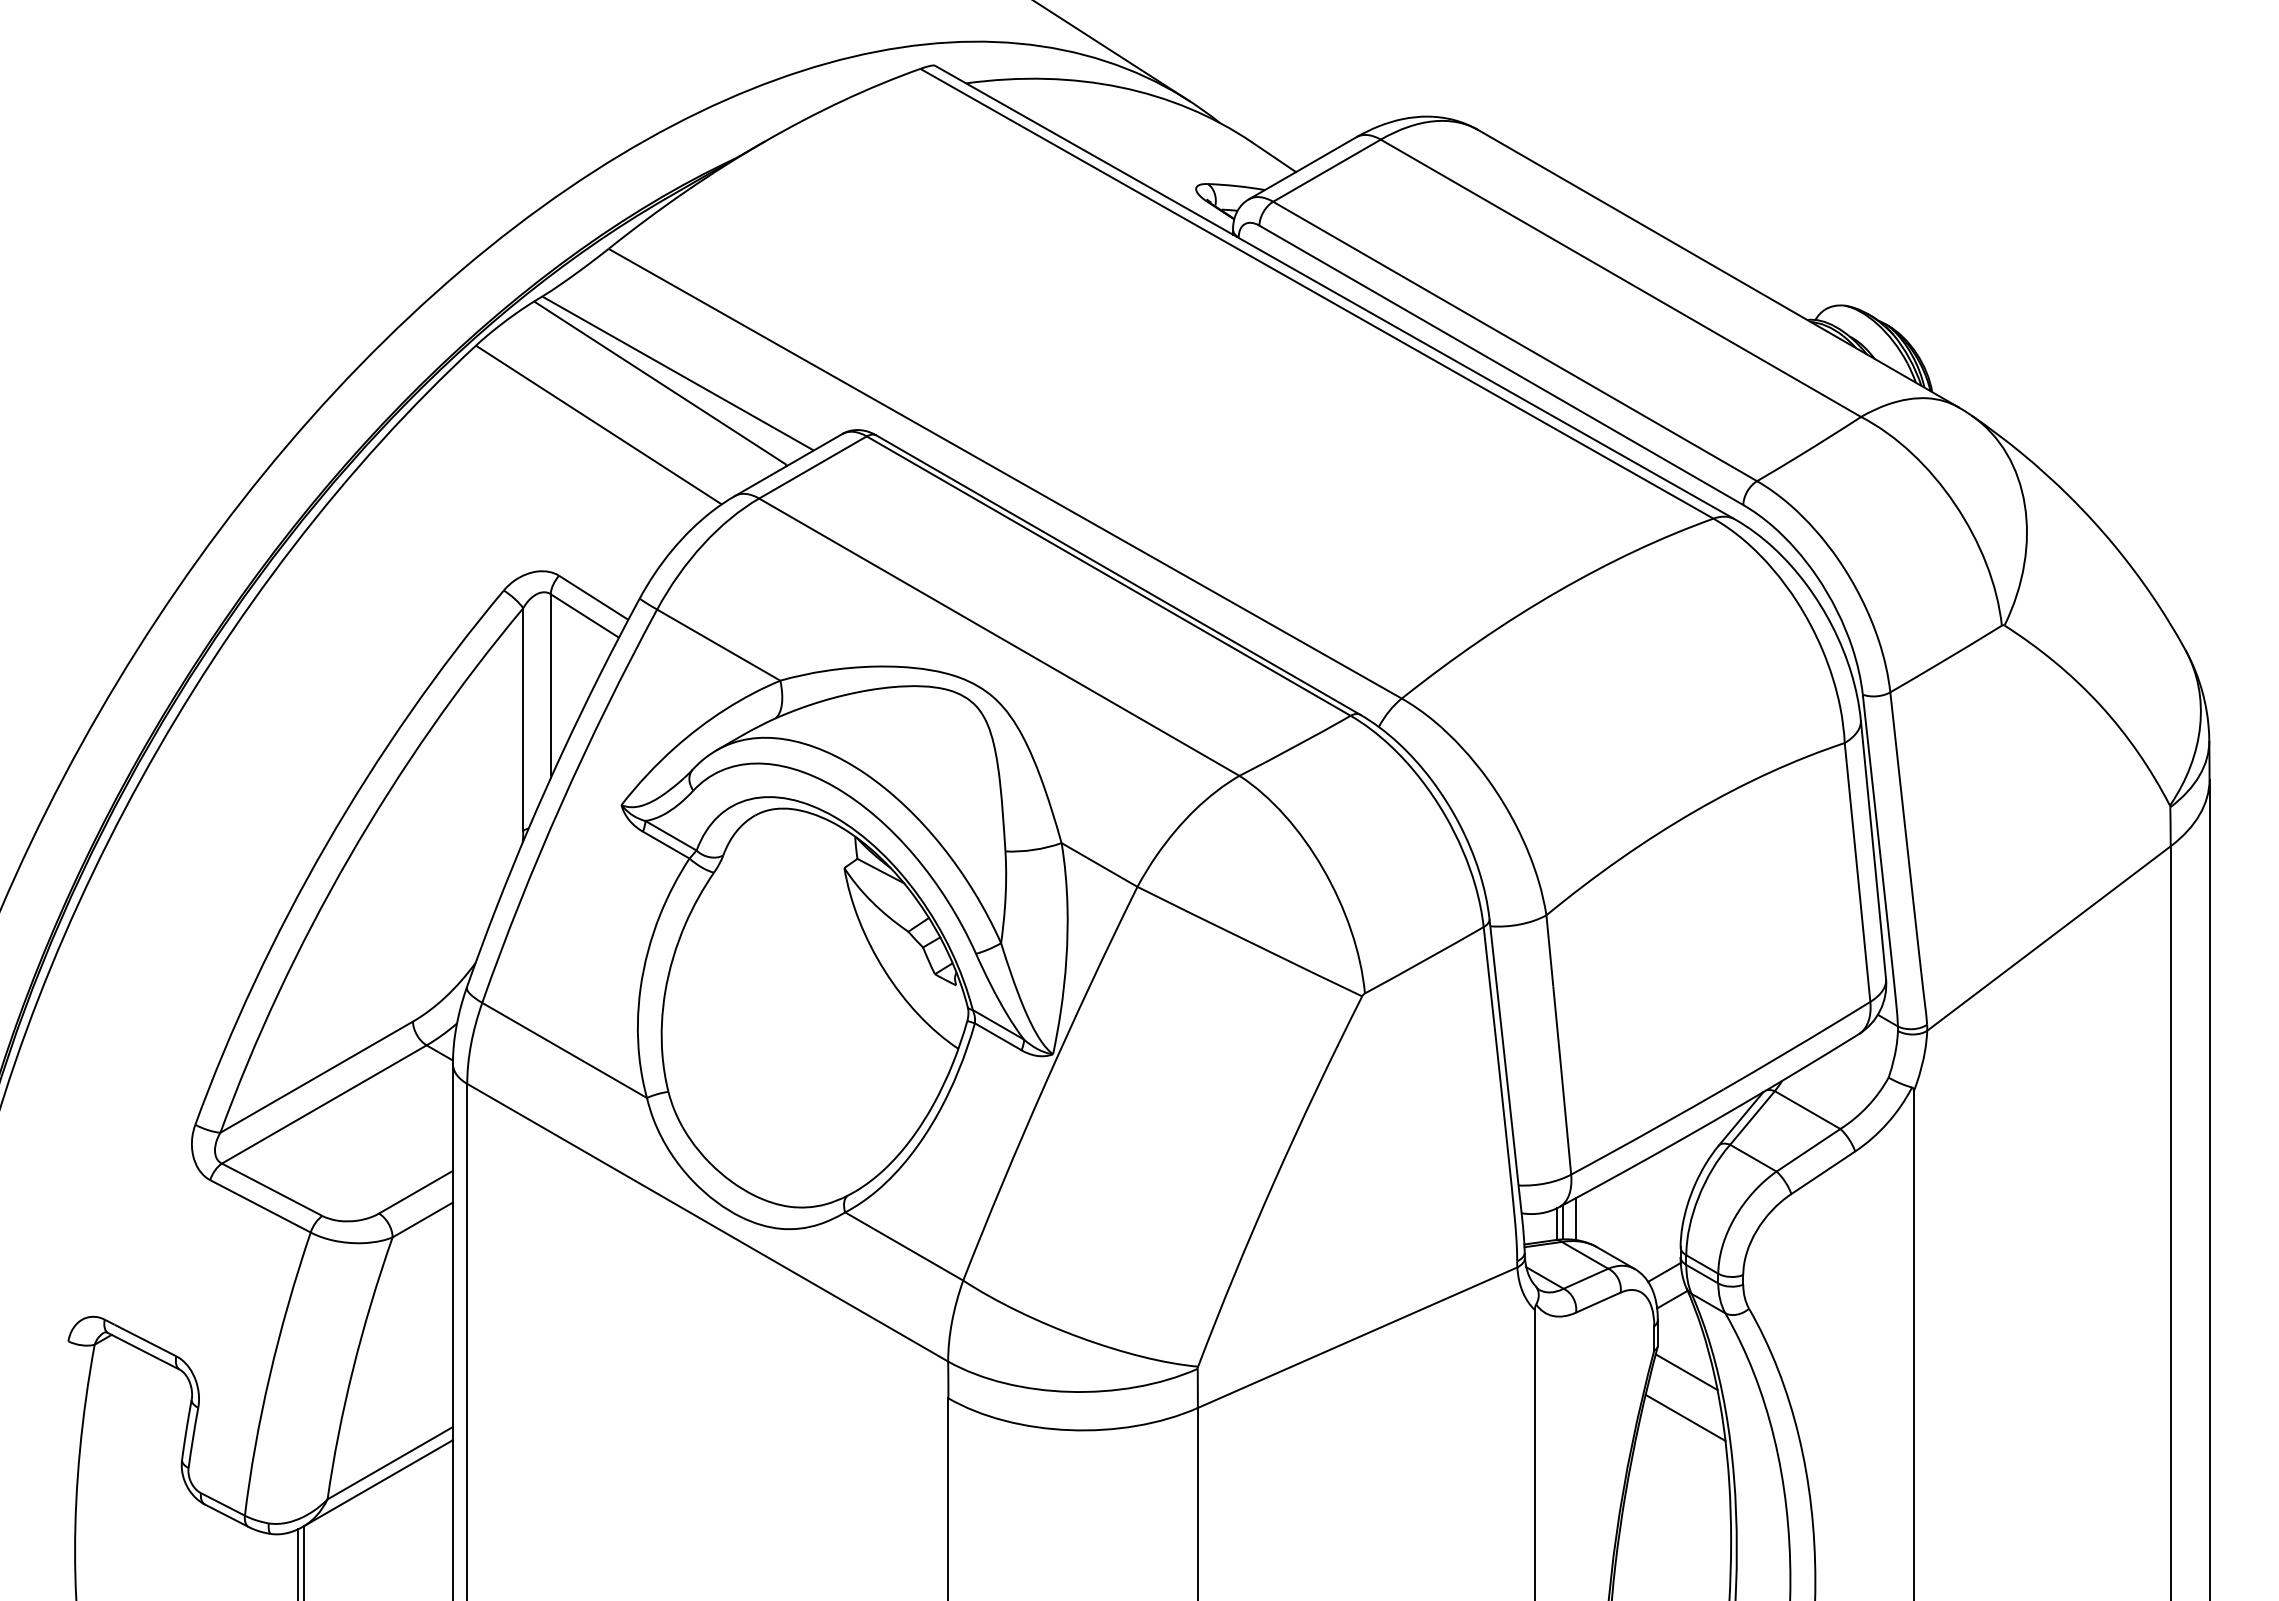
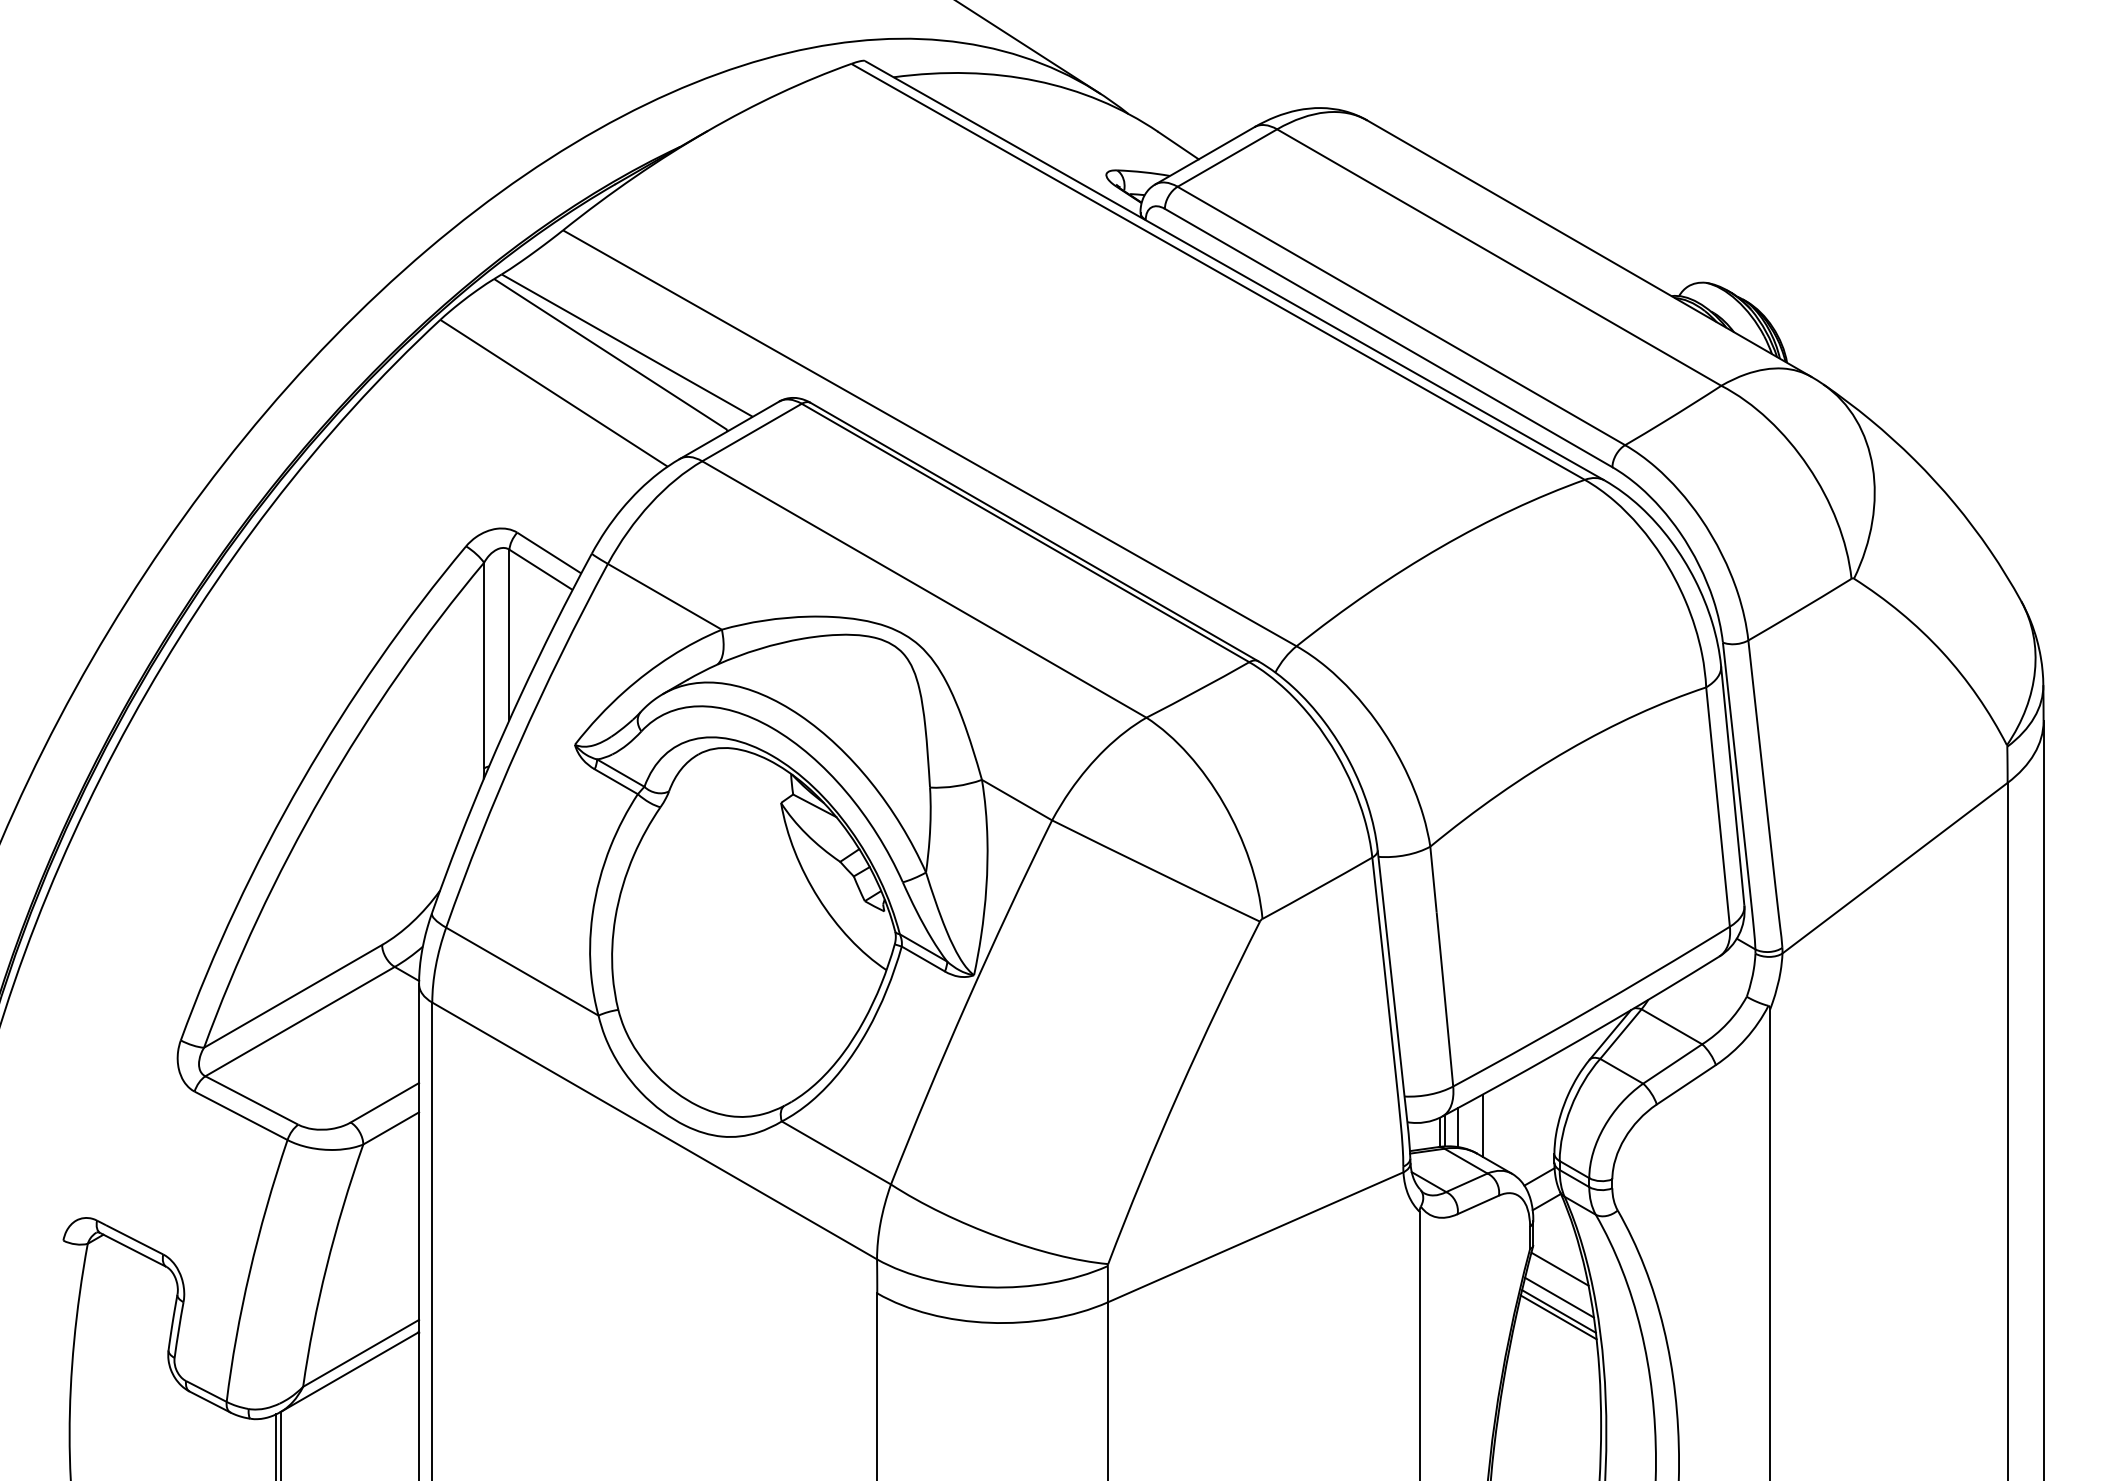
line: (1602, 1216) -> (1482, 1125), added
line: (1685, 1402) -> (1558, 1297), added
line: (1685, 1424) -> (1558, 1317), added

